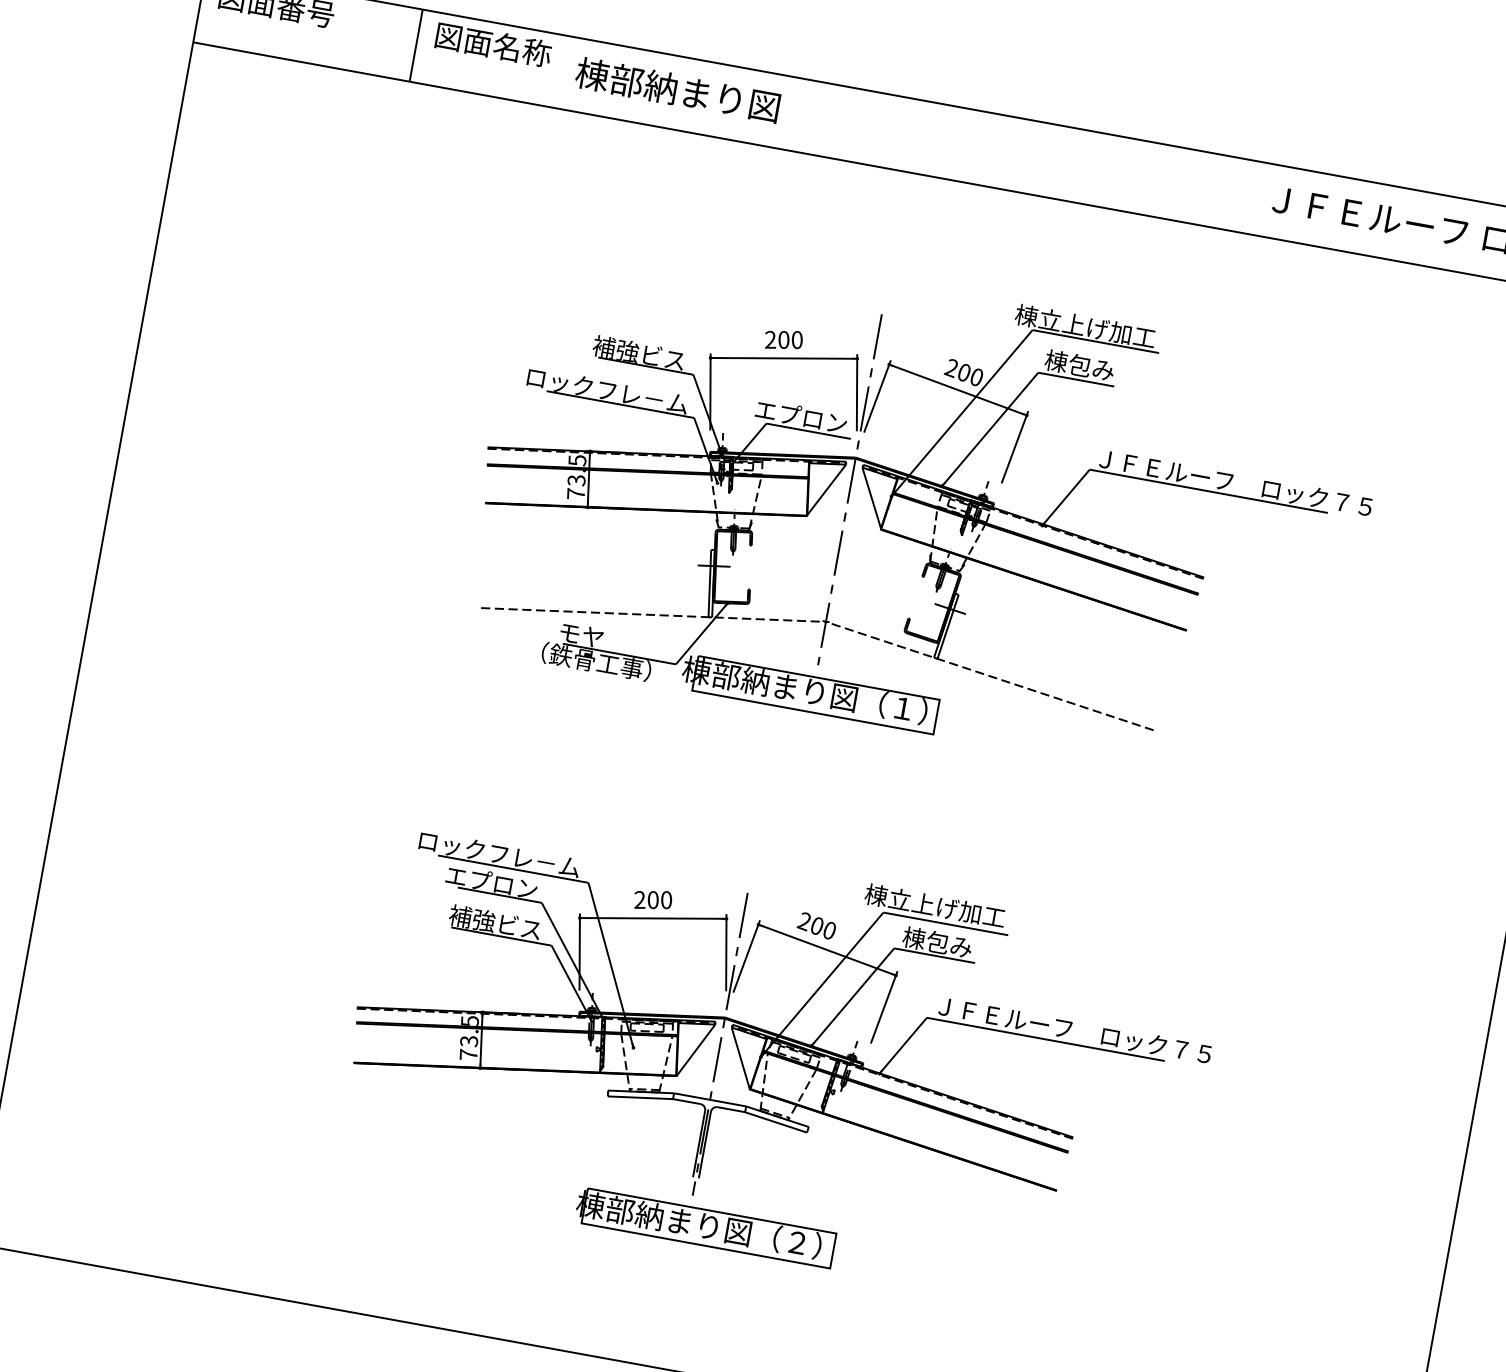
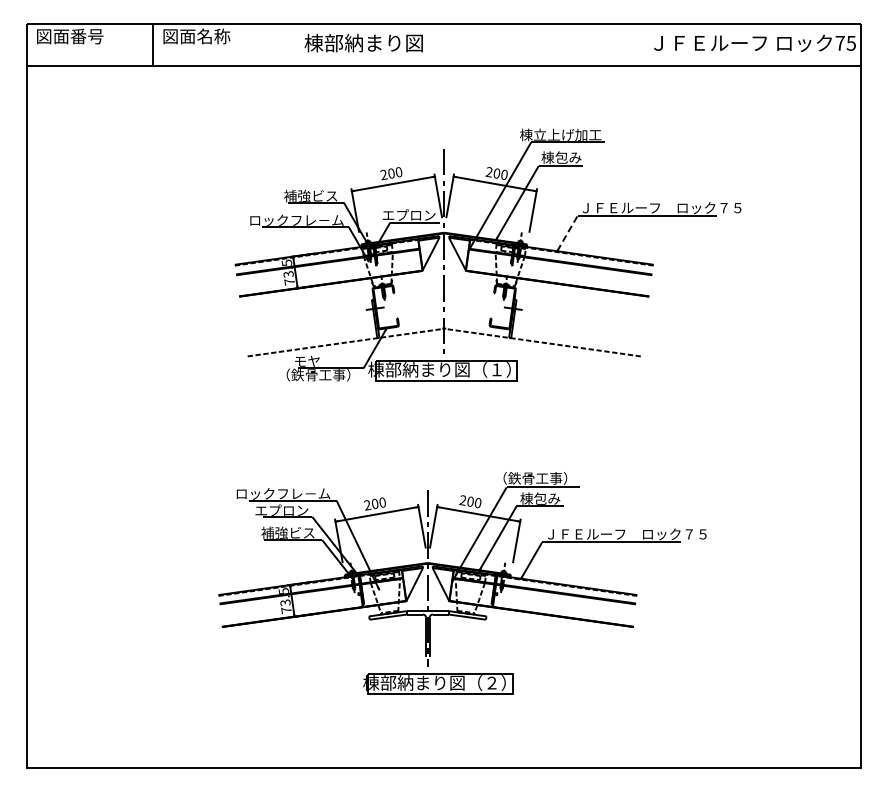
text: (677, 89) -> (363, 42), moved
line: (1066, 497) -> (567, 233), solid -> dashed
text: (933, 906) -> (534, 478), 棟立上げ加工 -> （鉄骨工事）

